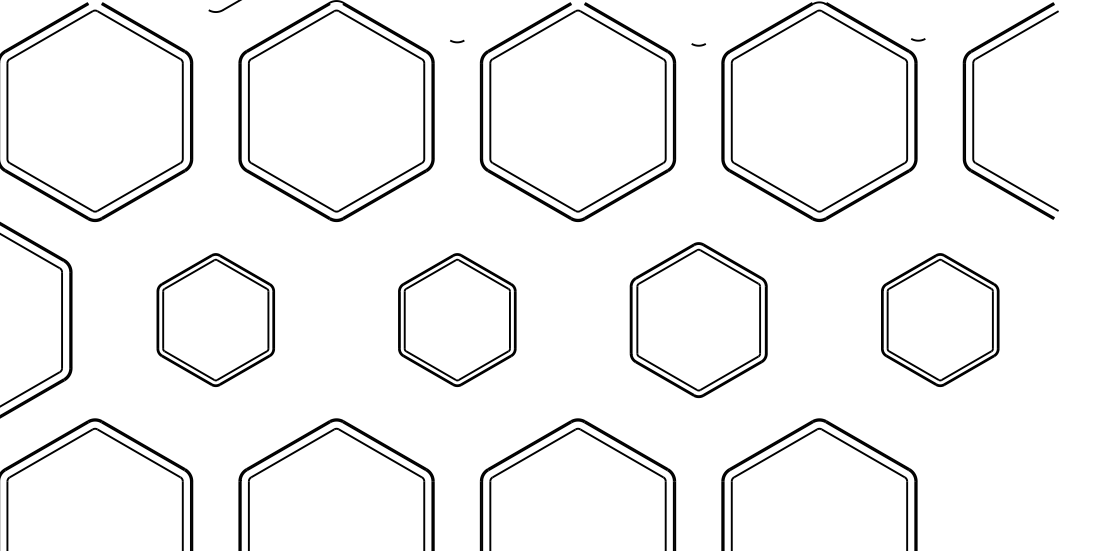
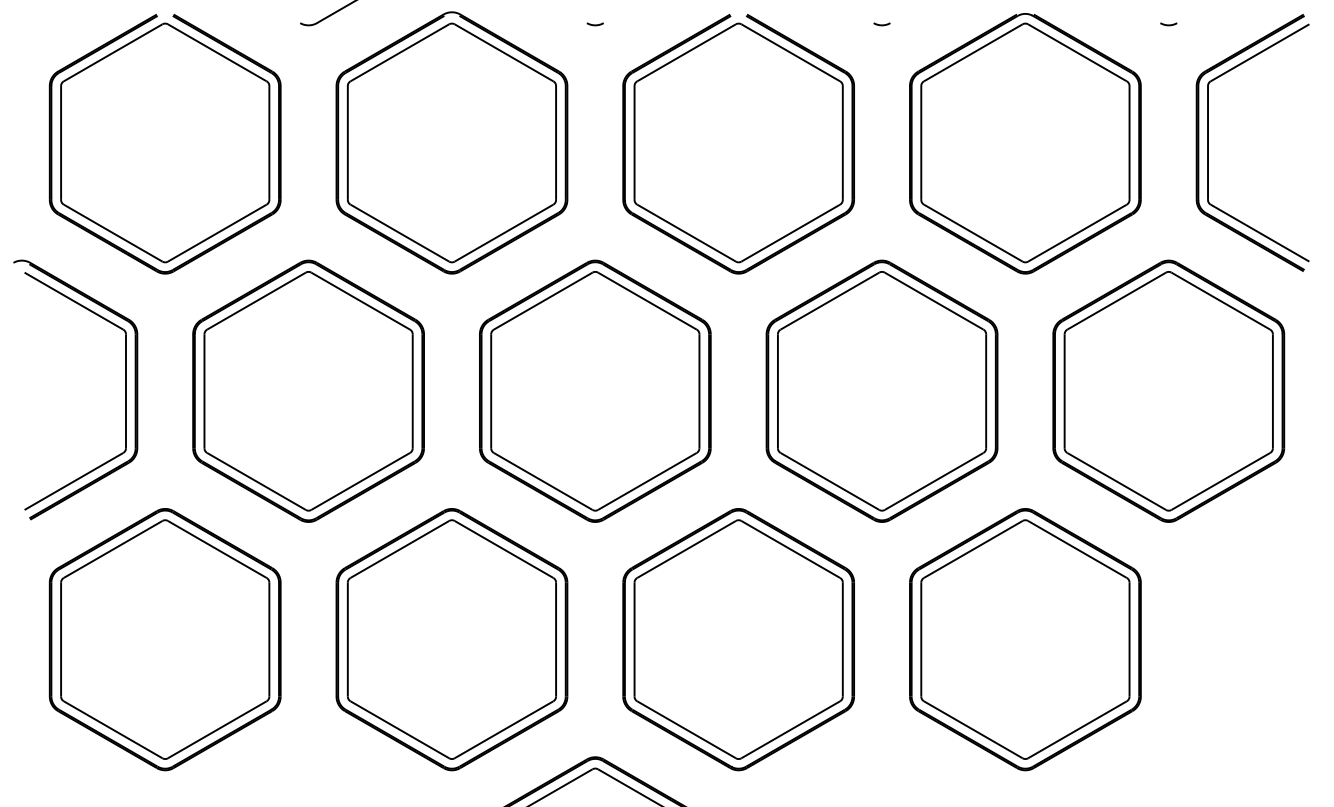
curve: (918, 39) -> (1168, 24), moved
curve: (456, 41) -> (594, 24), moved
curve: (698, 45) -> (881, 24), moved
part: (215, 319) -> (308, 390), size x1.67
part: (457, 319) -> (595, 390), size x1.67
part: (698, 319) -> (881, 390), size x1.43
part: (939, 319) -> (1168, 390), size x1.67

